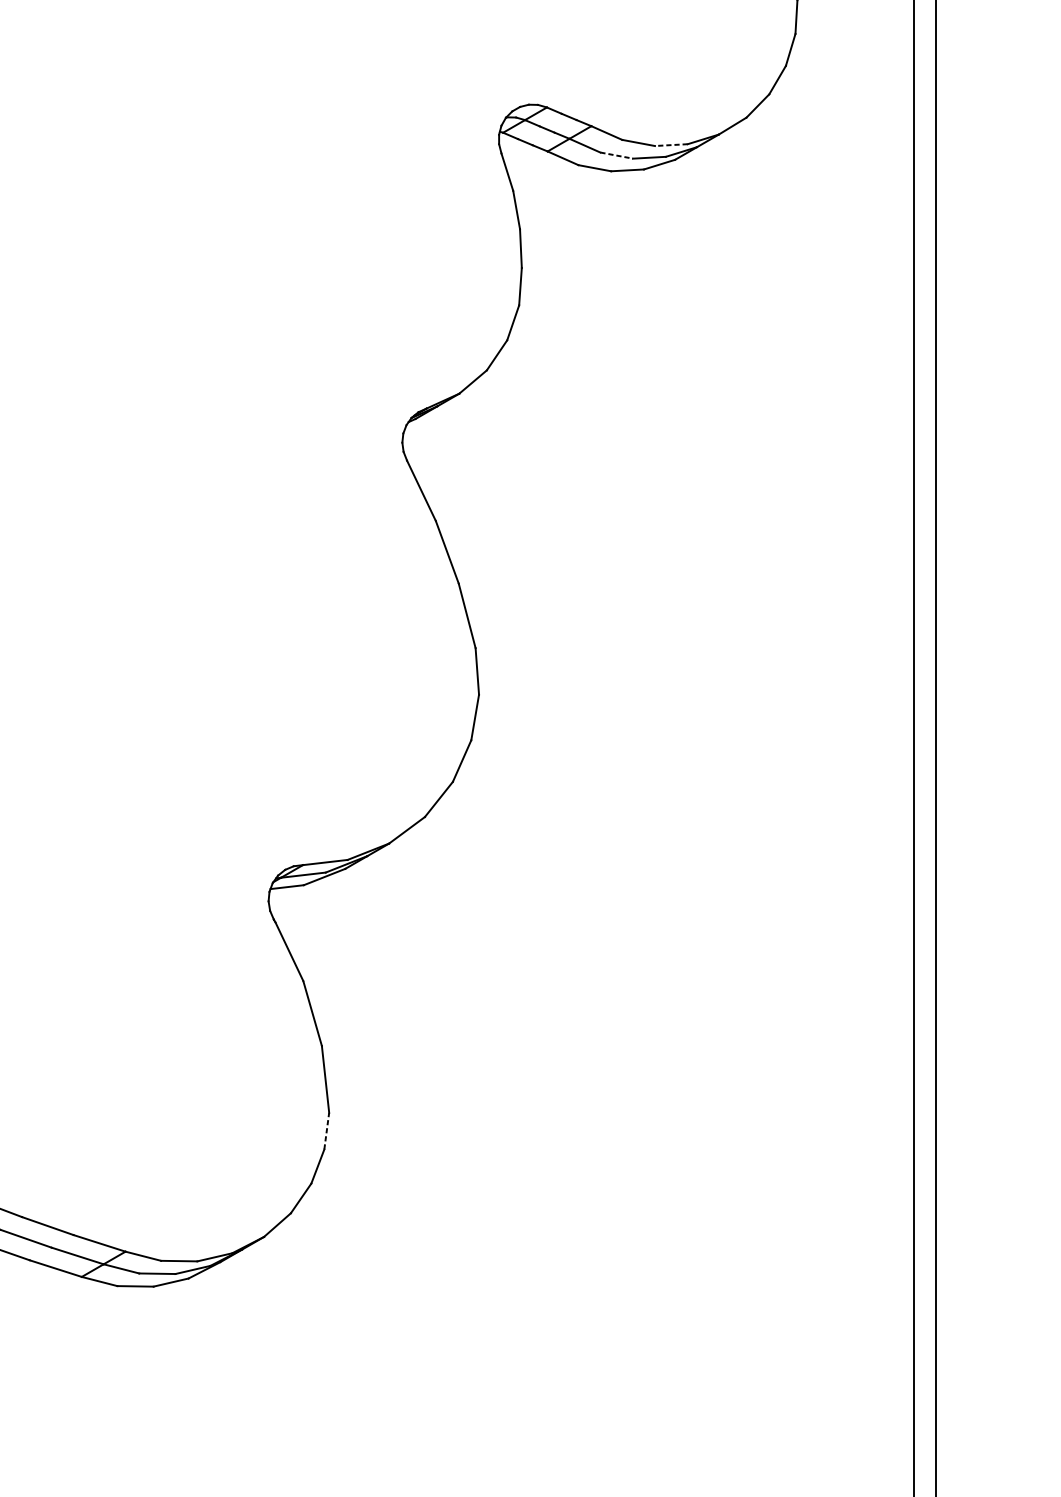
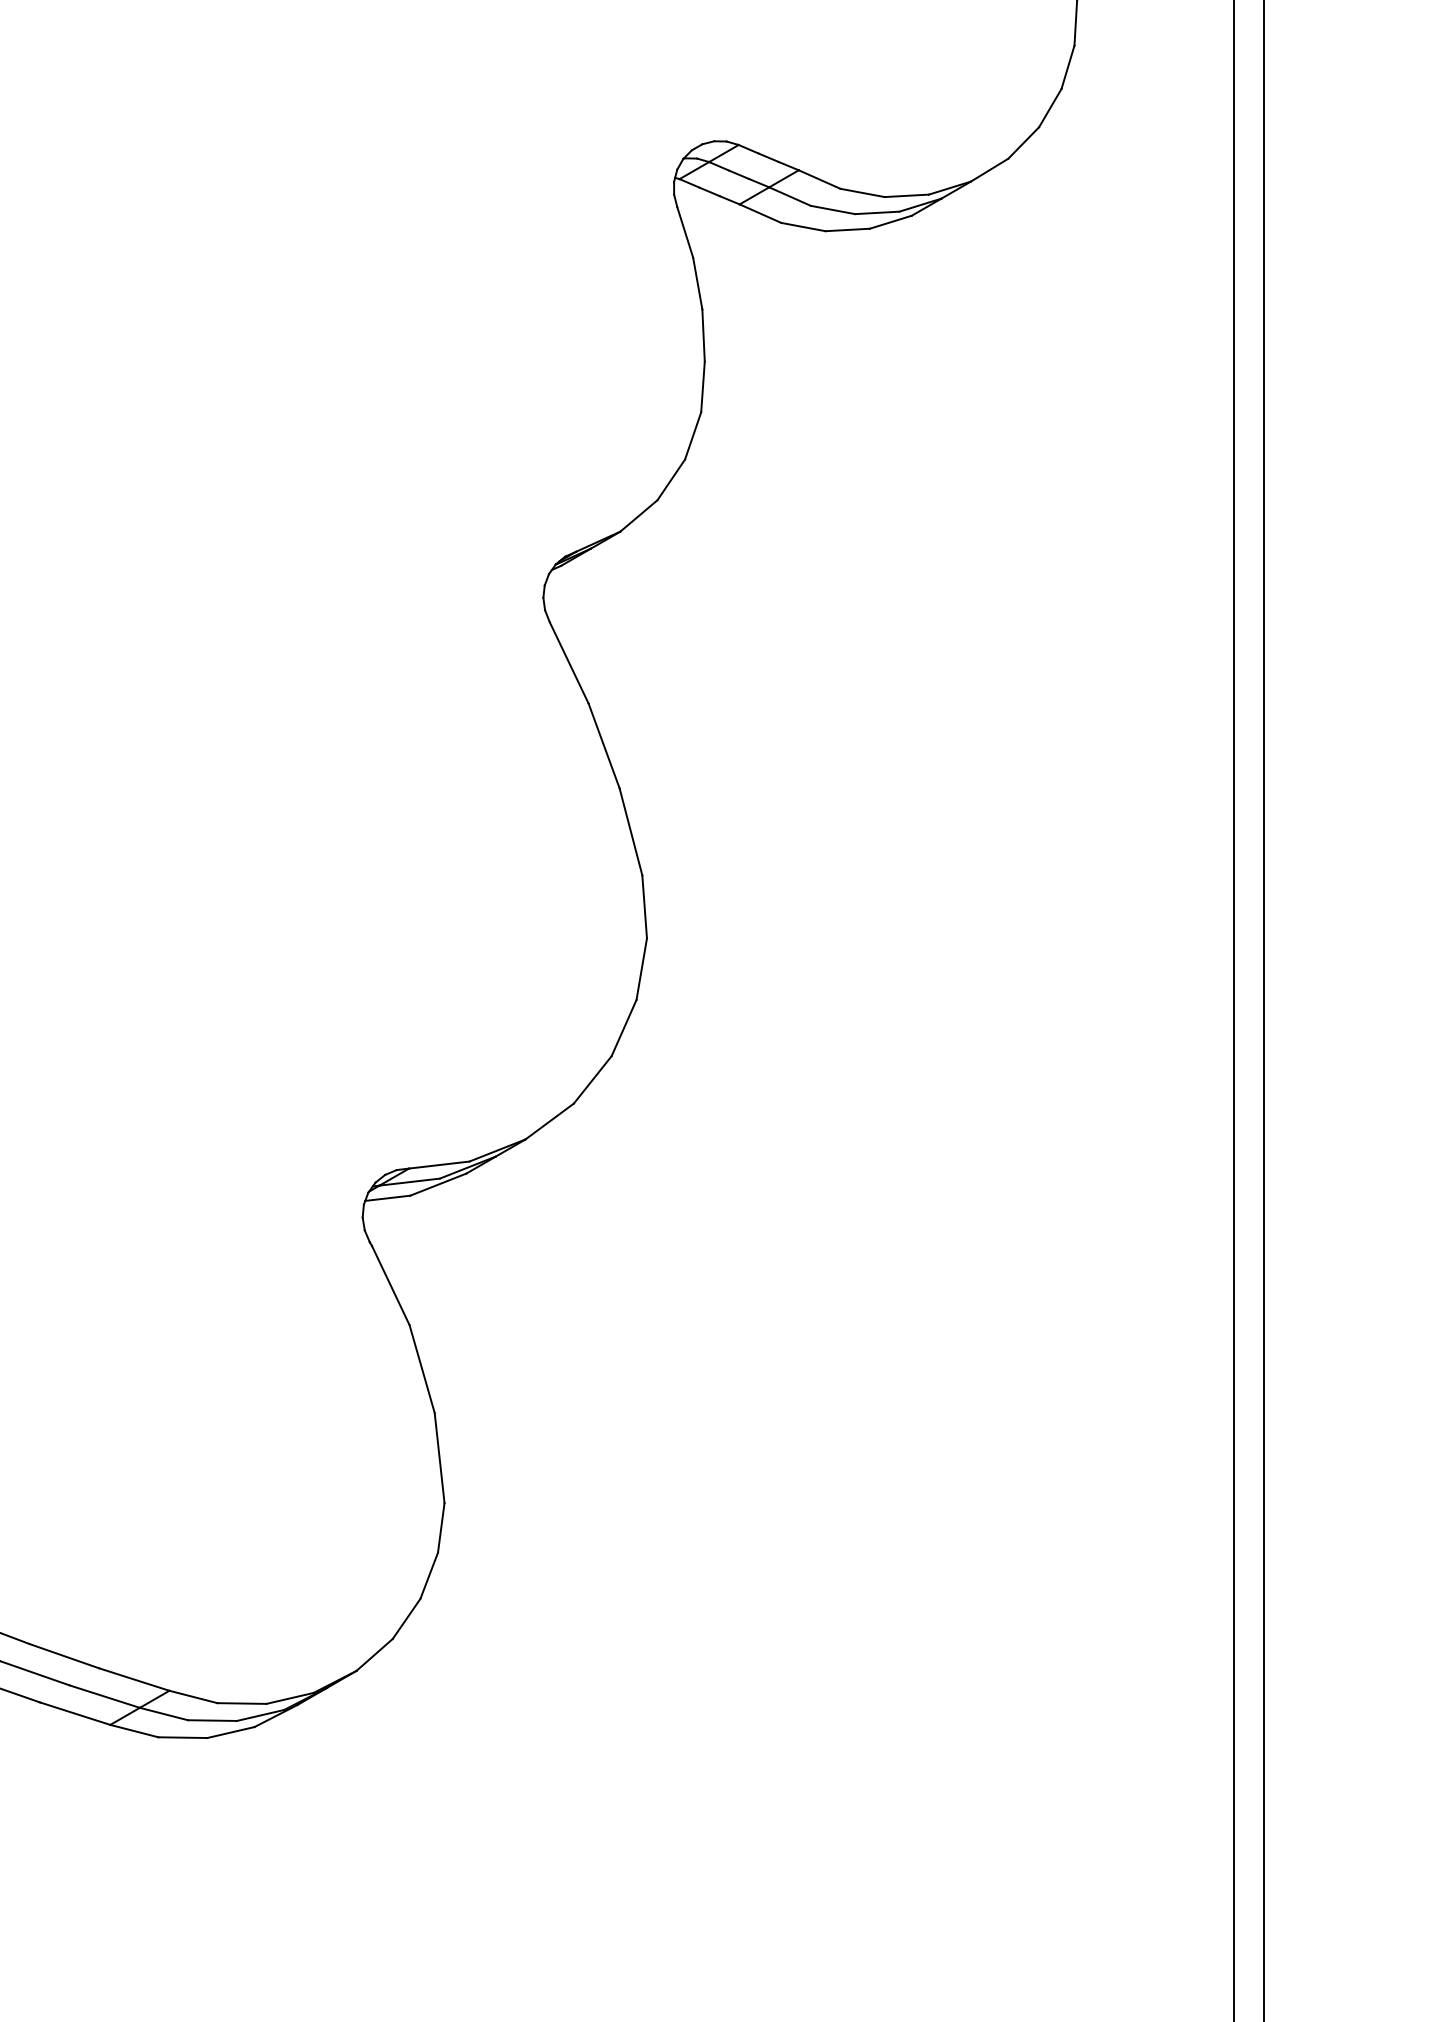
line: (671, 144) -> (906, 195), dashed -> solid
line: (617, 155) -> (833, 210), dashed -> solid
line: (326, 1130) -> (441, 1527), dashed -> solid

